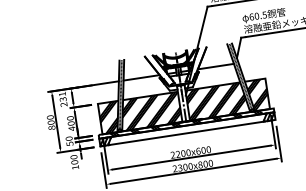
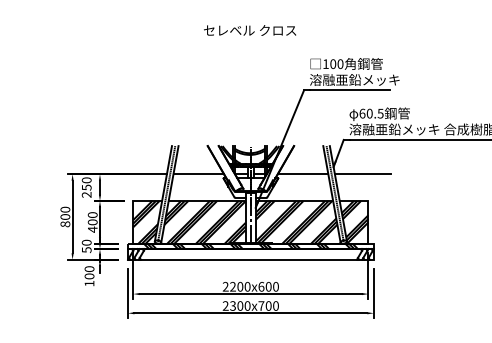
line: (258, 60) -> (362, 174), added
text: (62, 96) -> (86, 183), 231 -> 250
text: (200, 164) -> (261, 305), 2300x800 -> 2300x700

